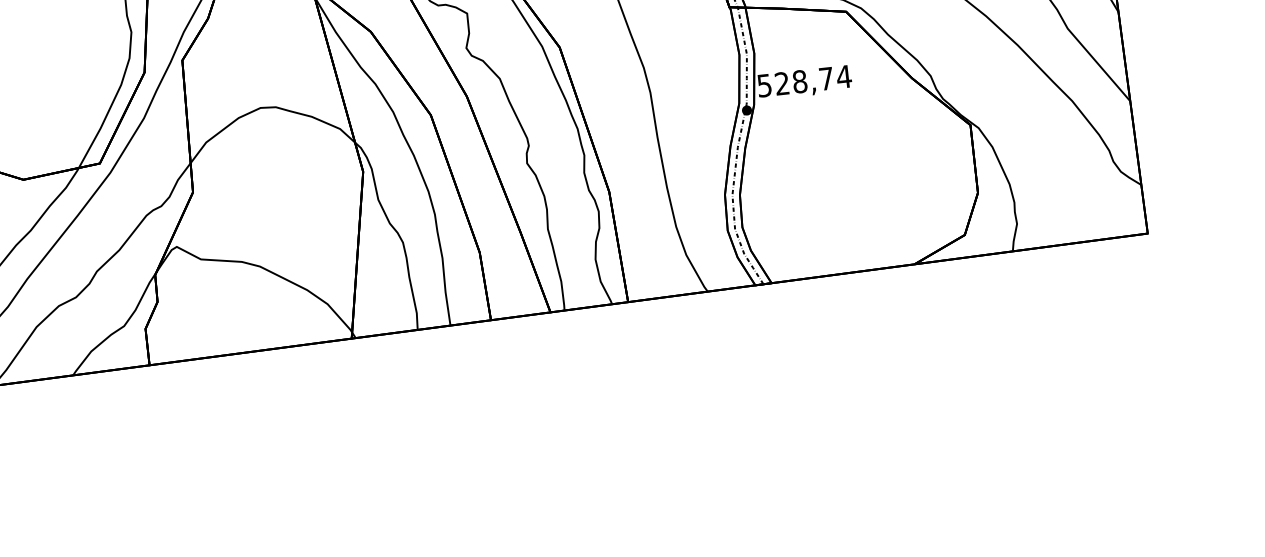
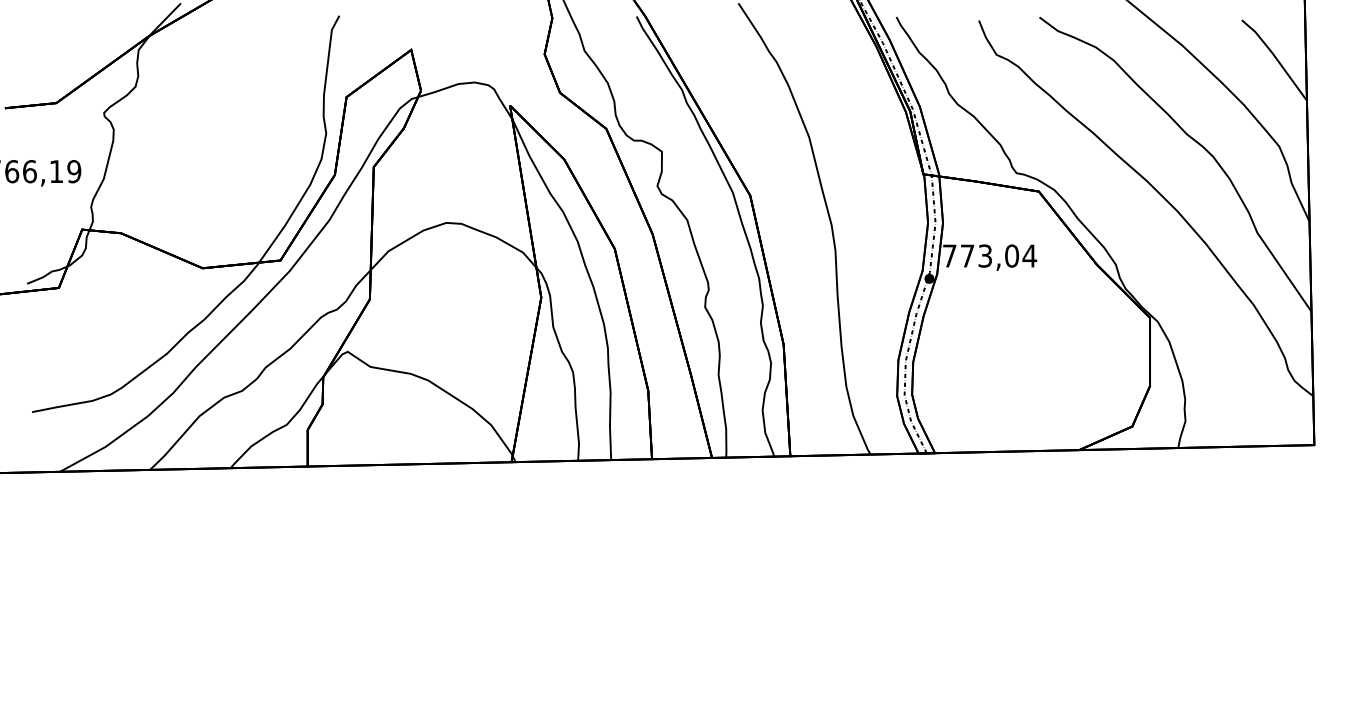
text: (796, 81) -> (981, 255), 528,74 -> 773,04

